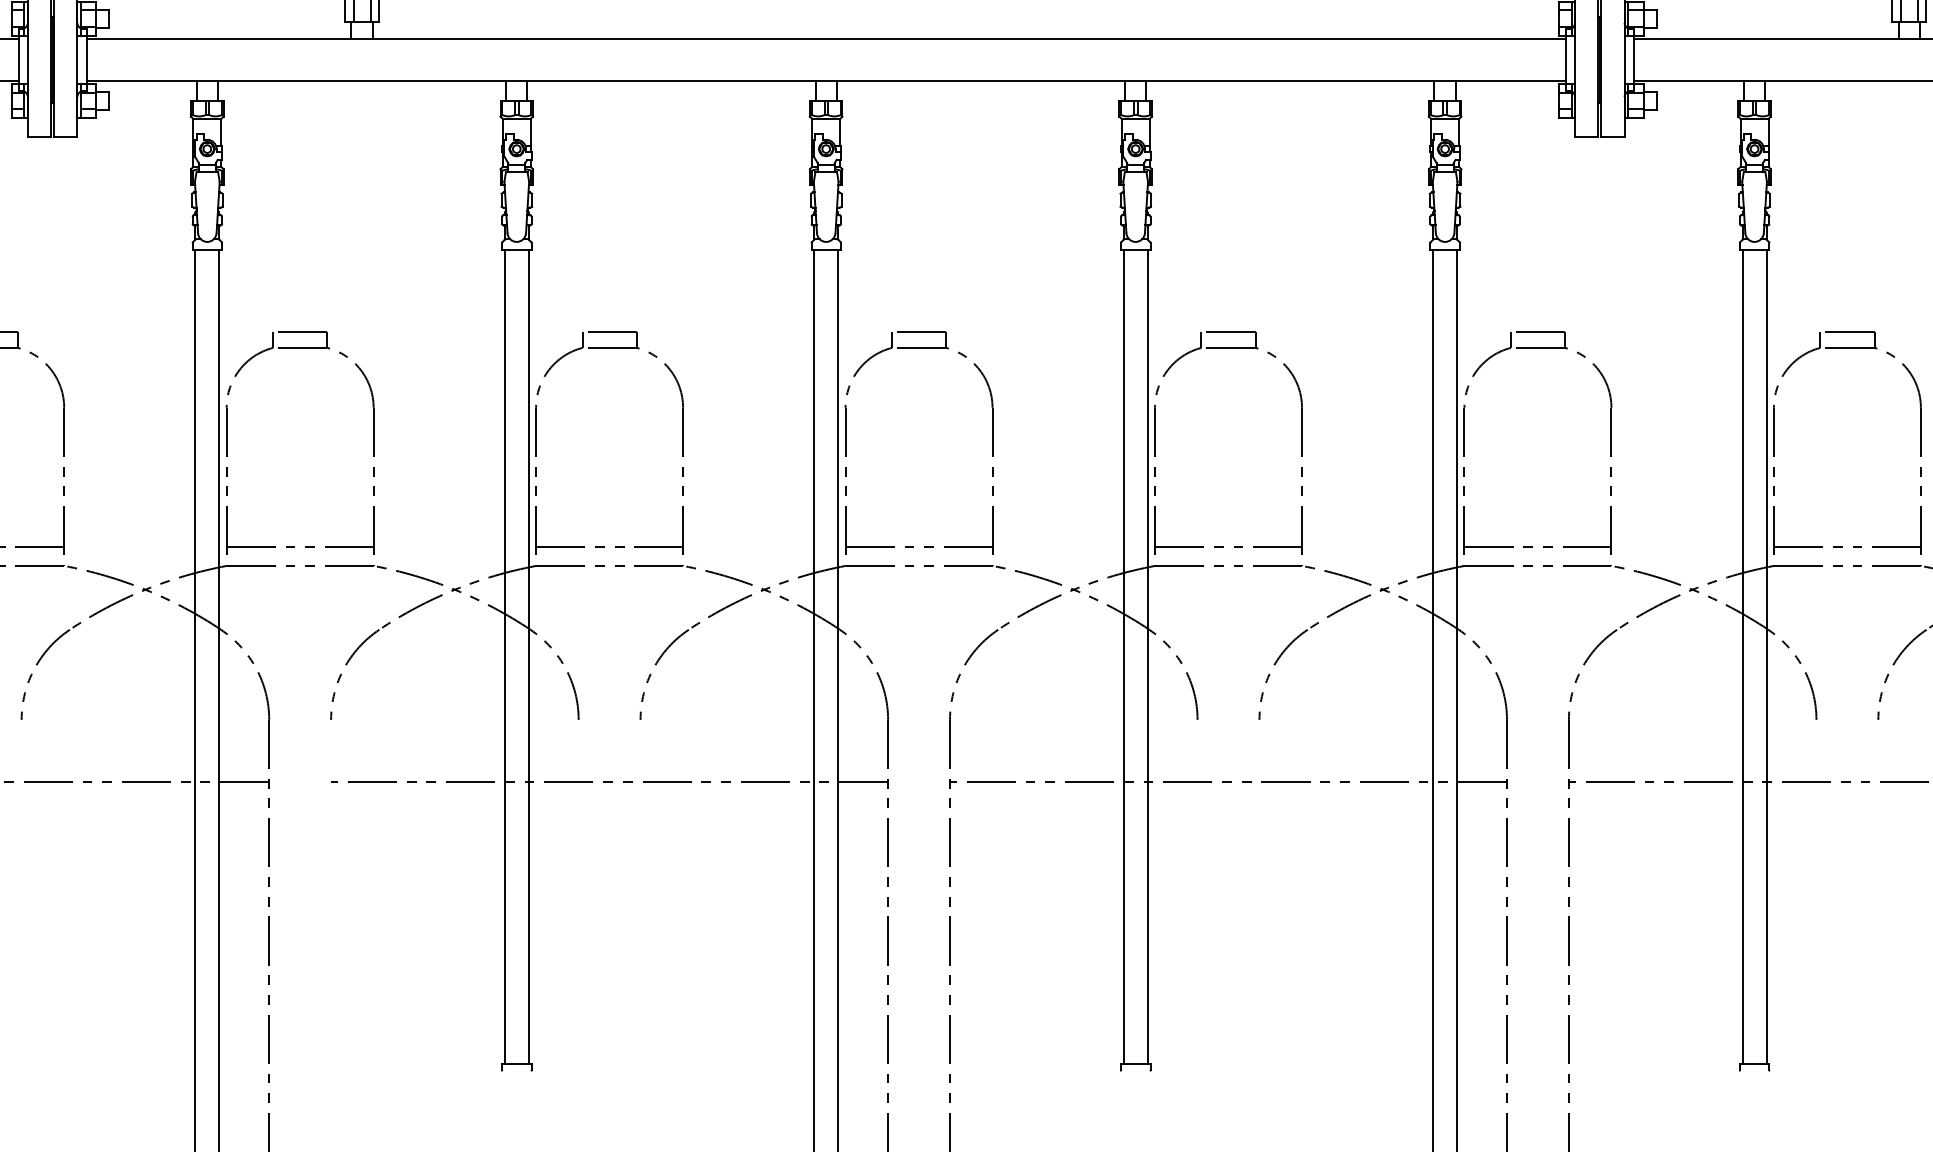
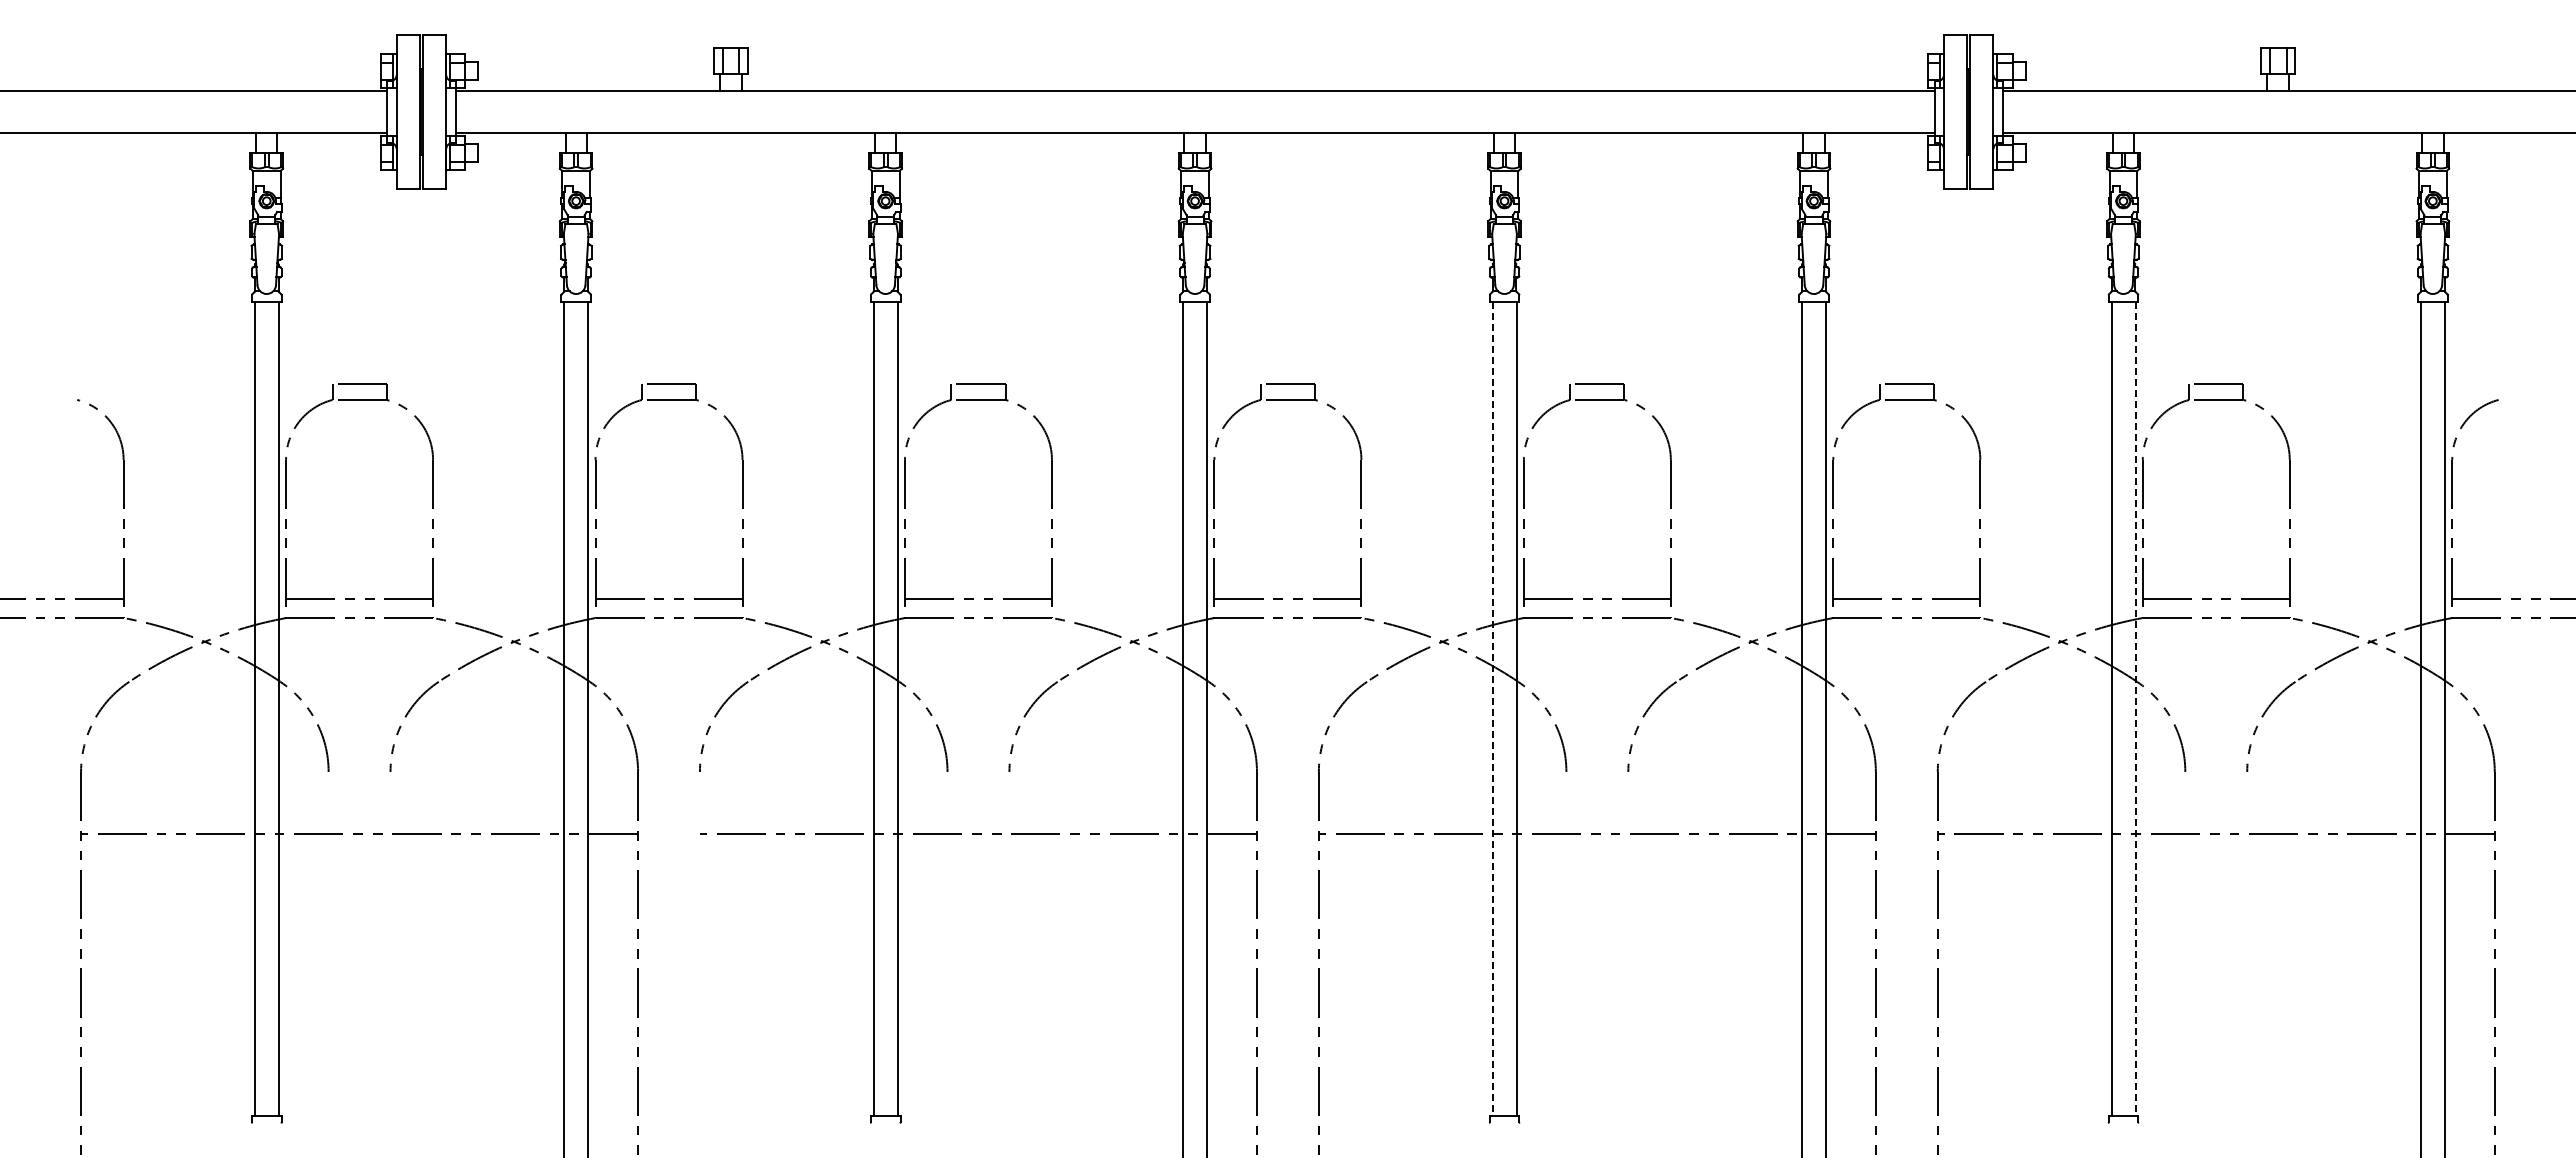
line: (1123, 656) -> (1492, 708), solid -> dashed
line: (1766, 656) -> (2135, 708), solid -> dashed

